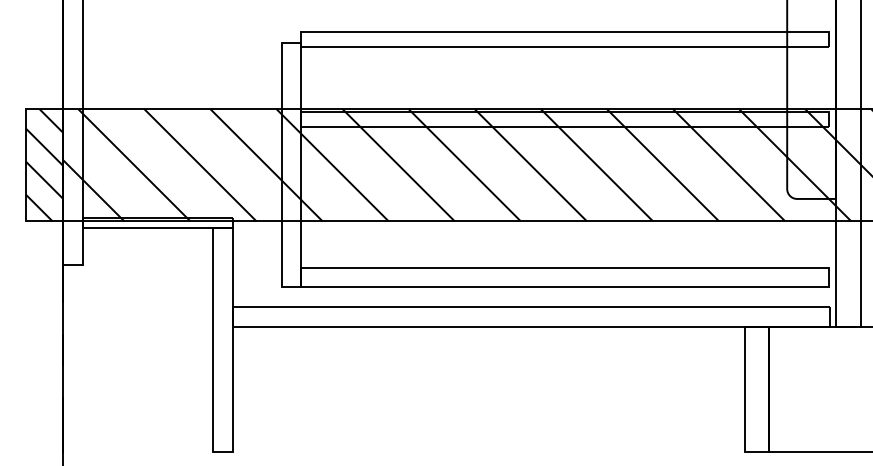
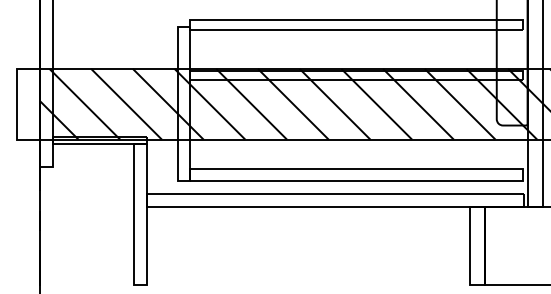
hatch: (45, 164) -> (28, 103), removed

